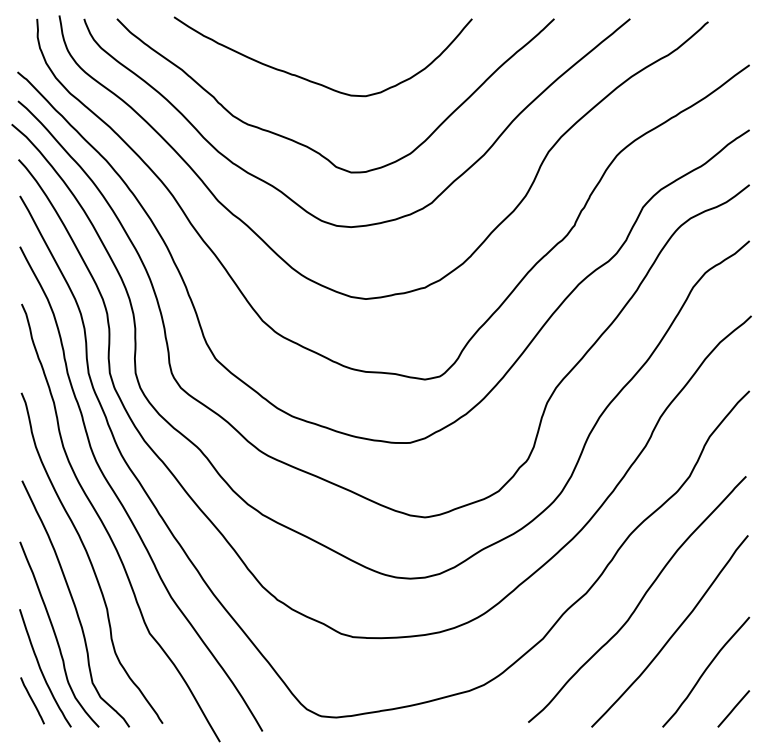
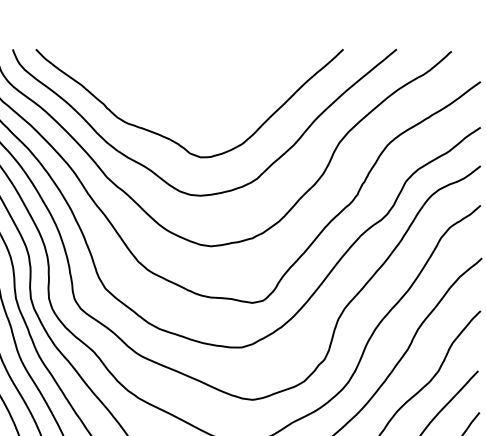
curve: (314, 81) -> (174, 93), removed

